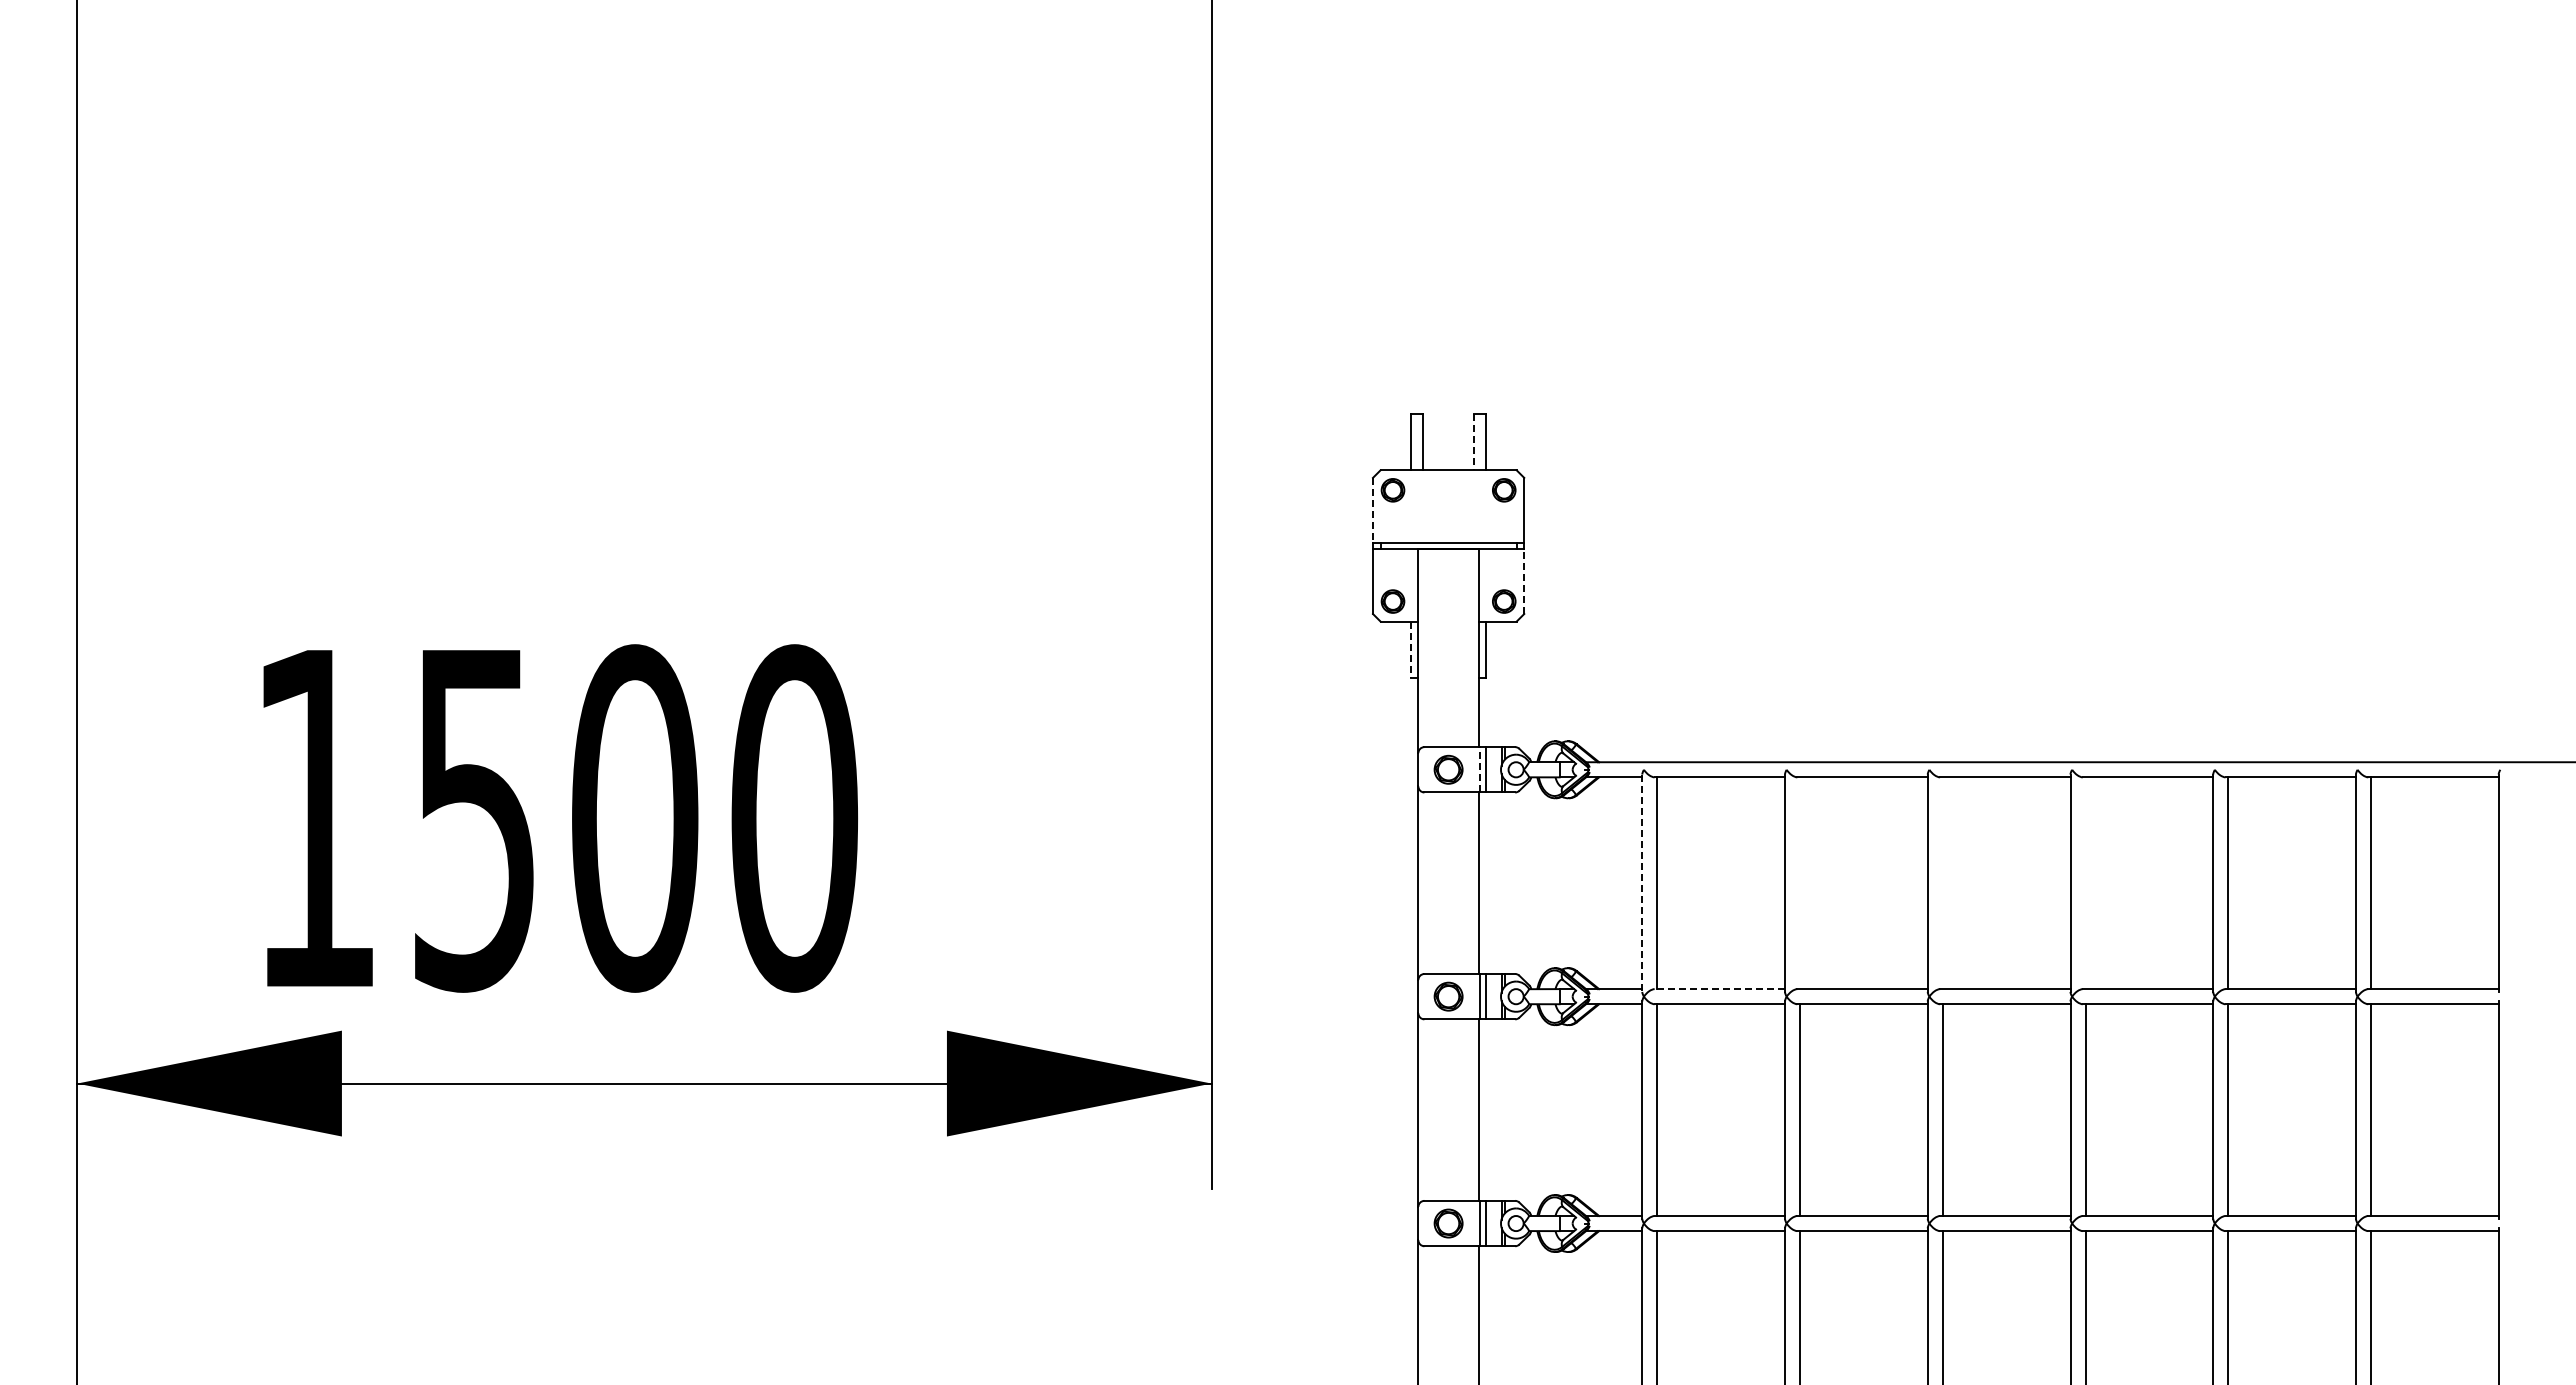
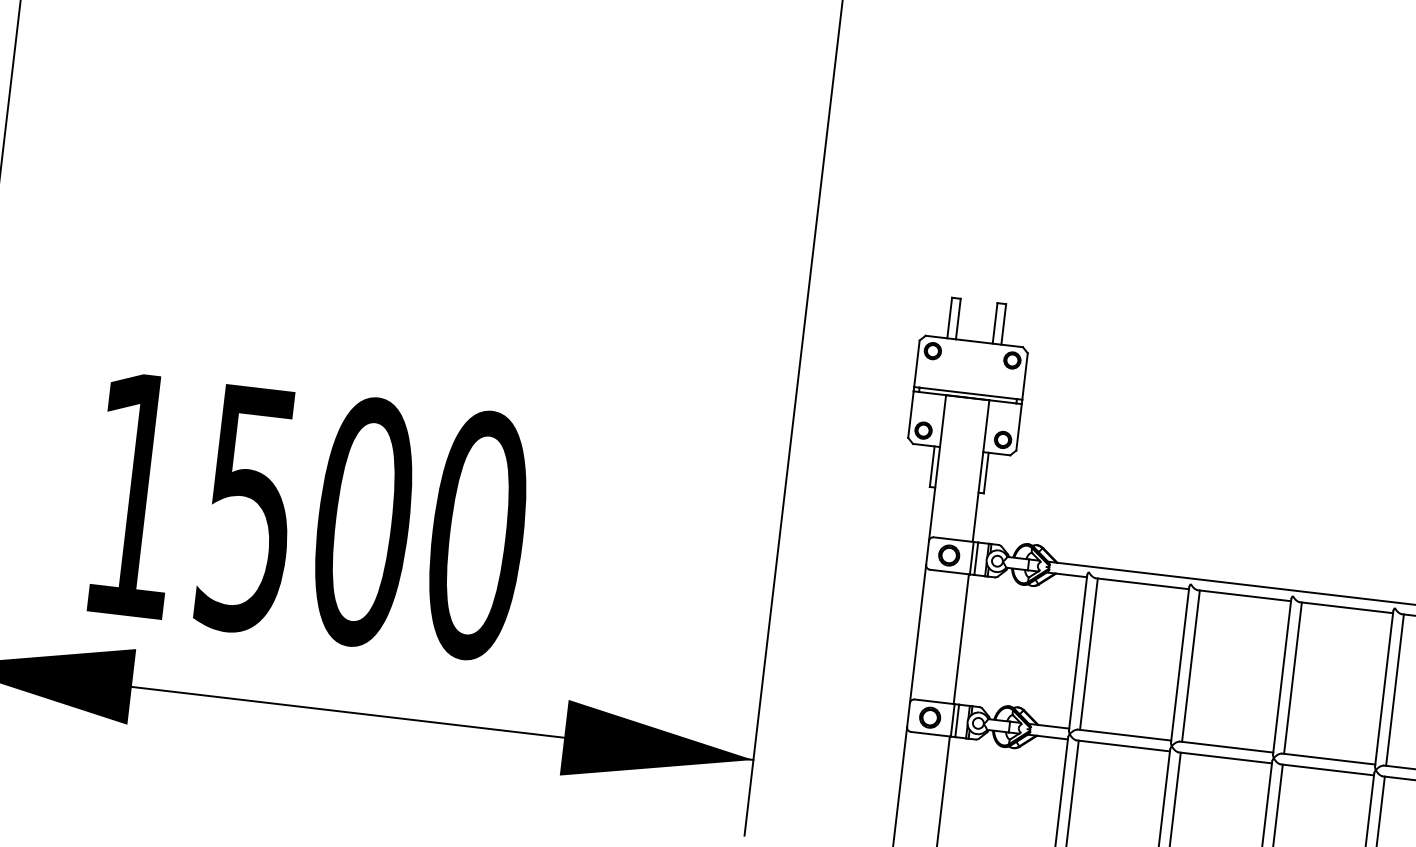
line: (1474, 442) -> (995, 323), dashed -> solid
line: (1373, 510) -> (917, 363), dashed -> solid
line: (1524, 581) -> (1019, 427), dashed -> solid
line: (1410, 650) -> (931, 467), dashed -> solid
line: (1480, 769) -> (972, 558), dashed -> solid
line: (1642, 883) -> (1078, 653), dashed -> solid
line: (1800, 883) -> (1191, 666), added
line: (1942, 883) -> (1292, 678), added
line: (2085, 883) -> (1394, 690), added
line: (1719, 989) -> (1124, 735), dashed -> solid

